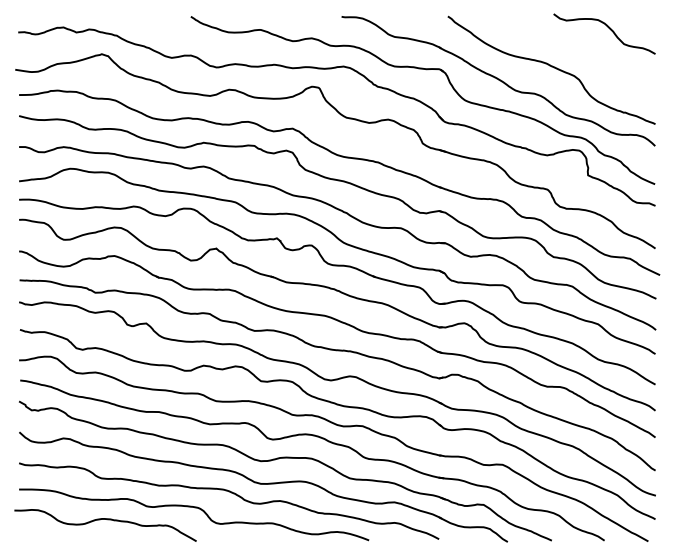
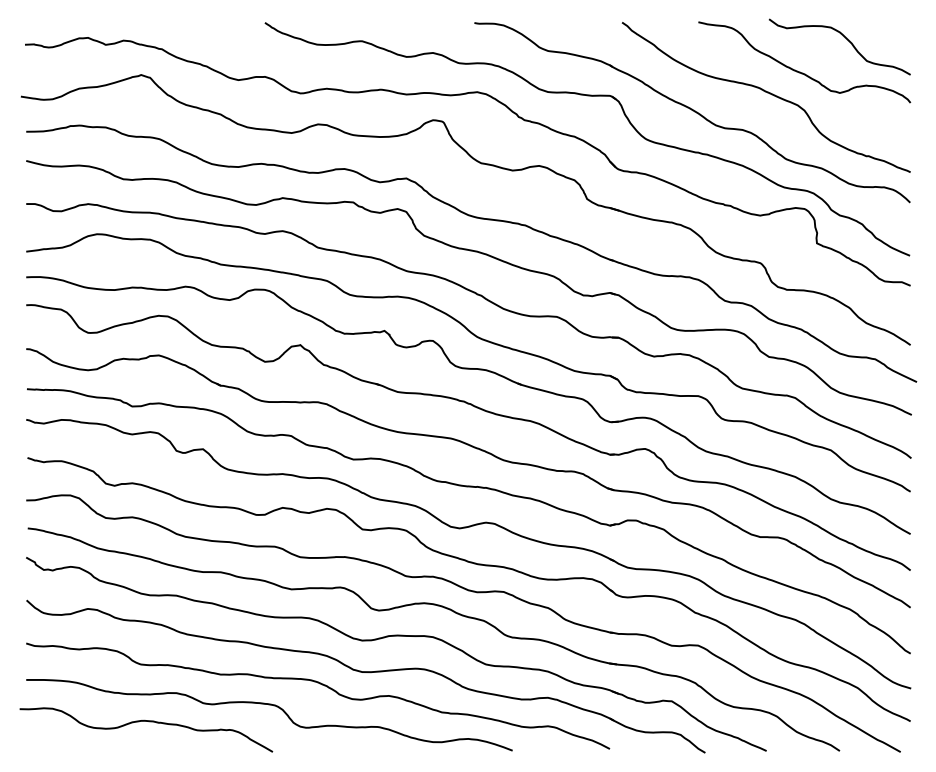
curve: (576, 51) -> (800, 71), added

